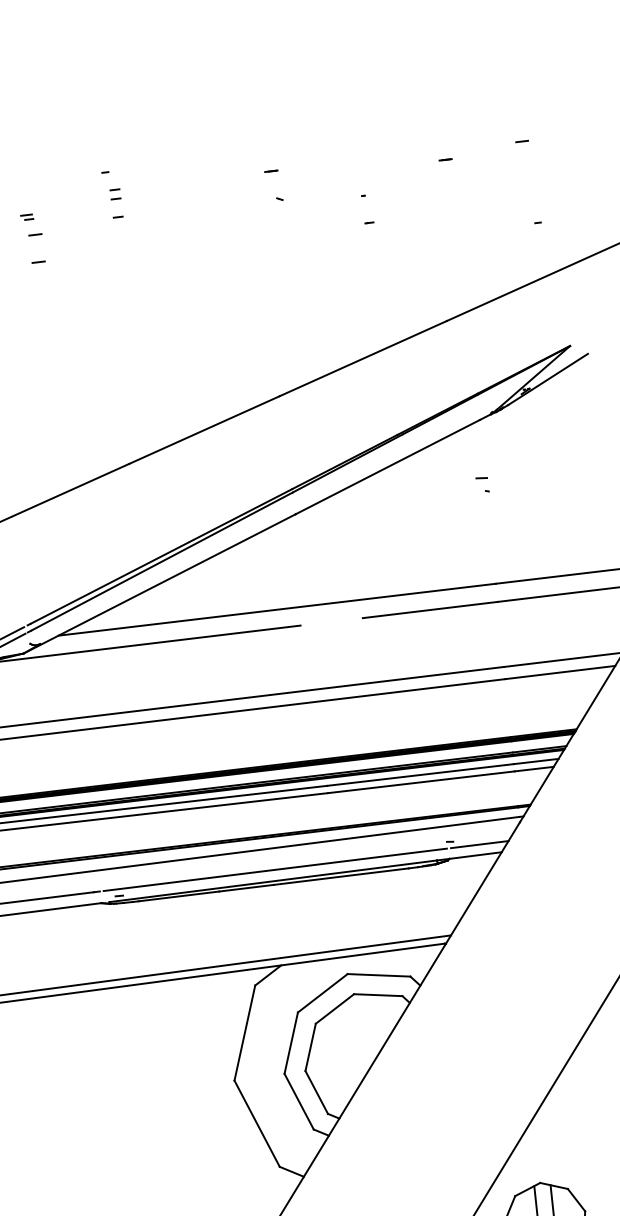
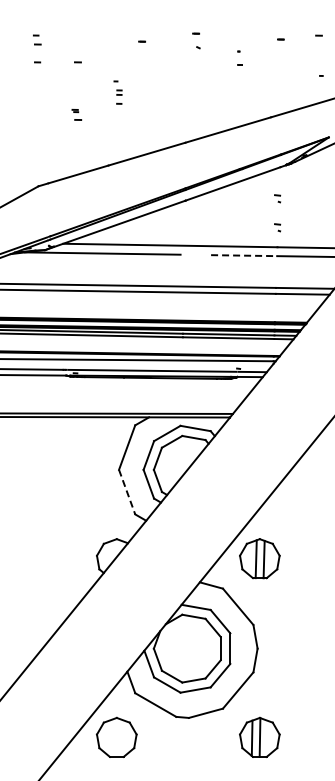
part: (111, 194) -> (117, 92), moved
part: (164, 201) -> (142, 41), added
part: (30, 224) -> (76, 114), moved
part: (490, 543) -> (277, 227), added
line: (430, 609) -> (244, 255), solid -> dashed
line: (257, 1124) -> (127, 492), solid -> dashed

